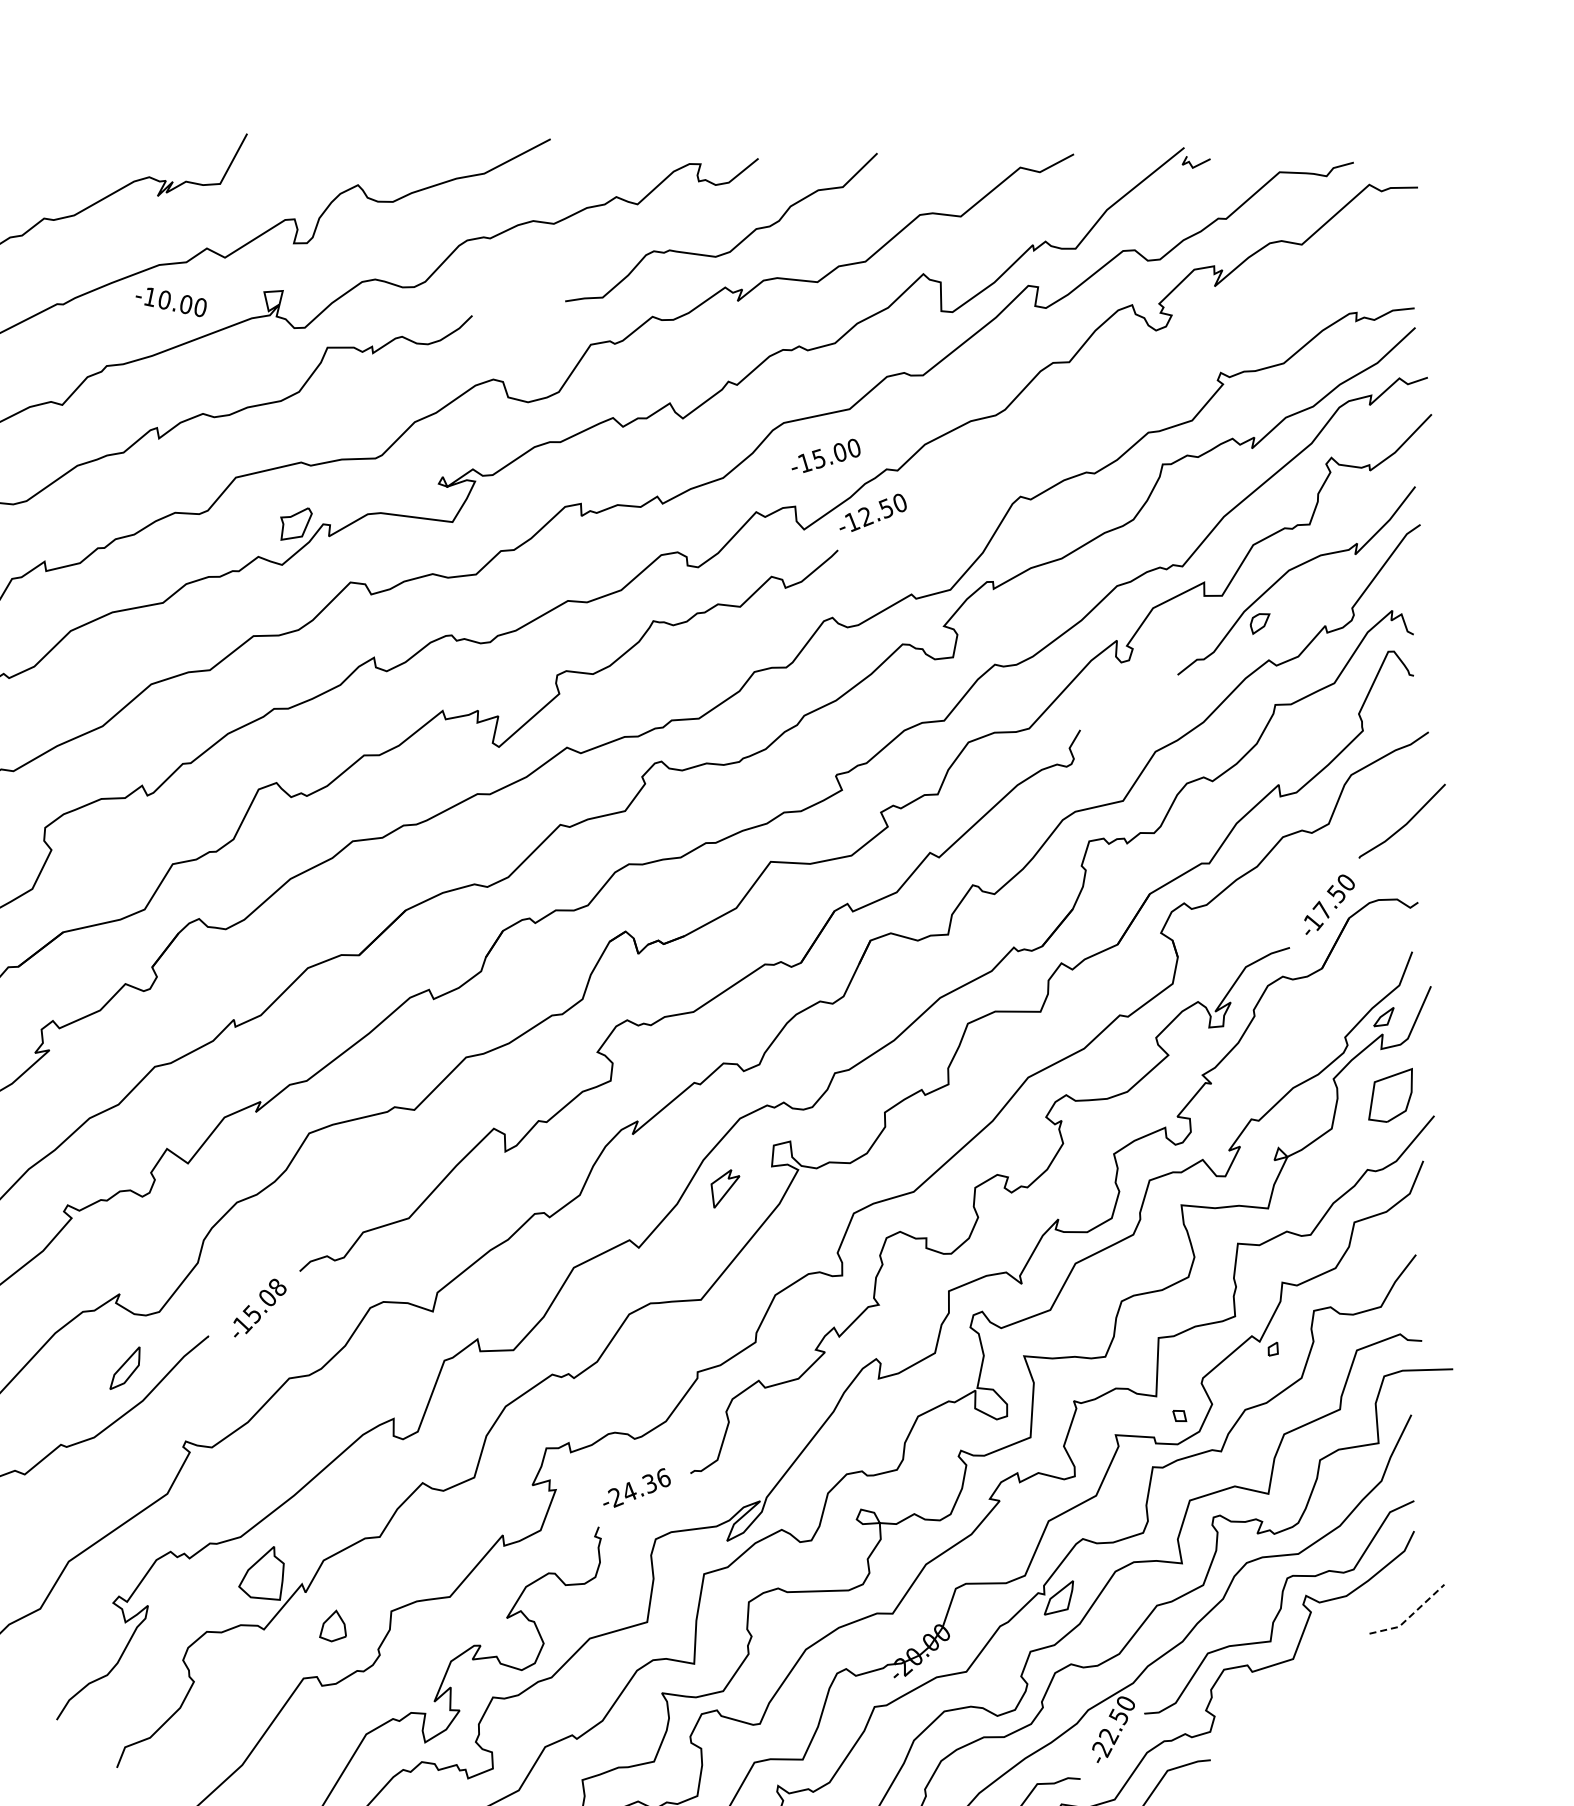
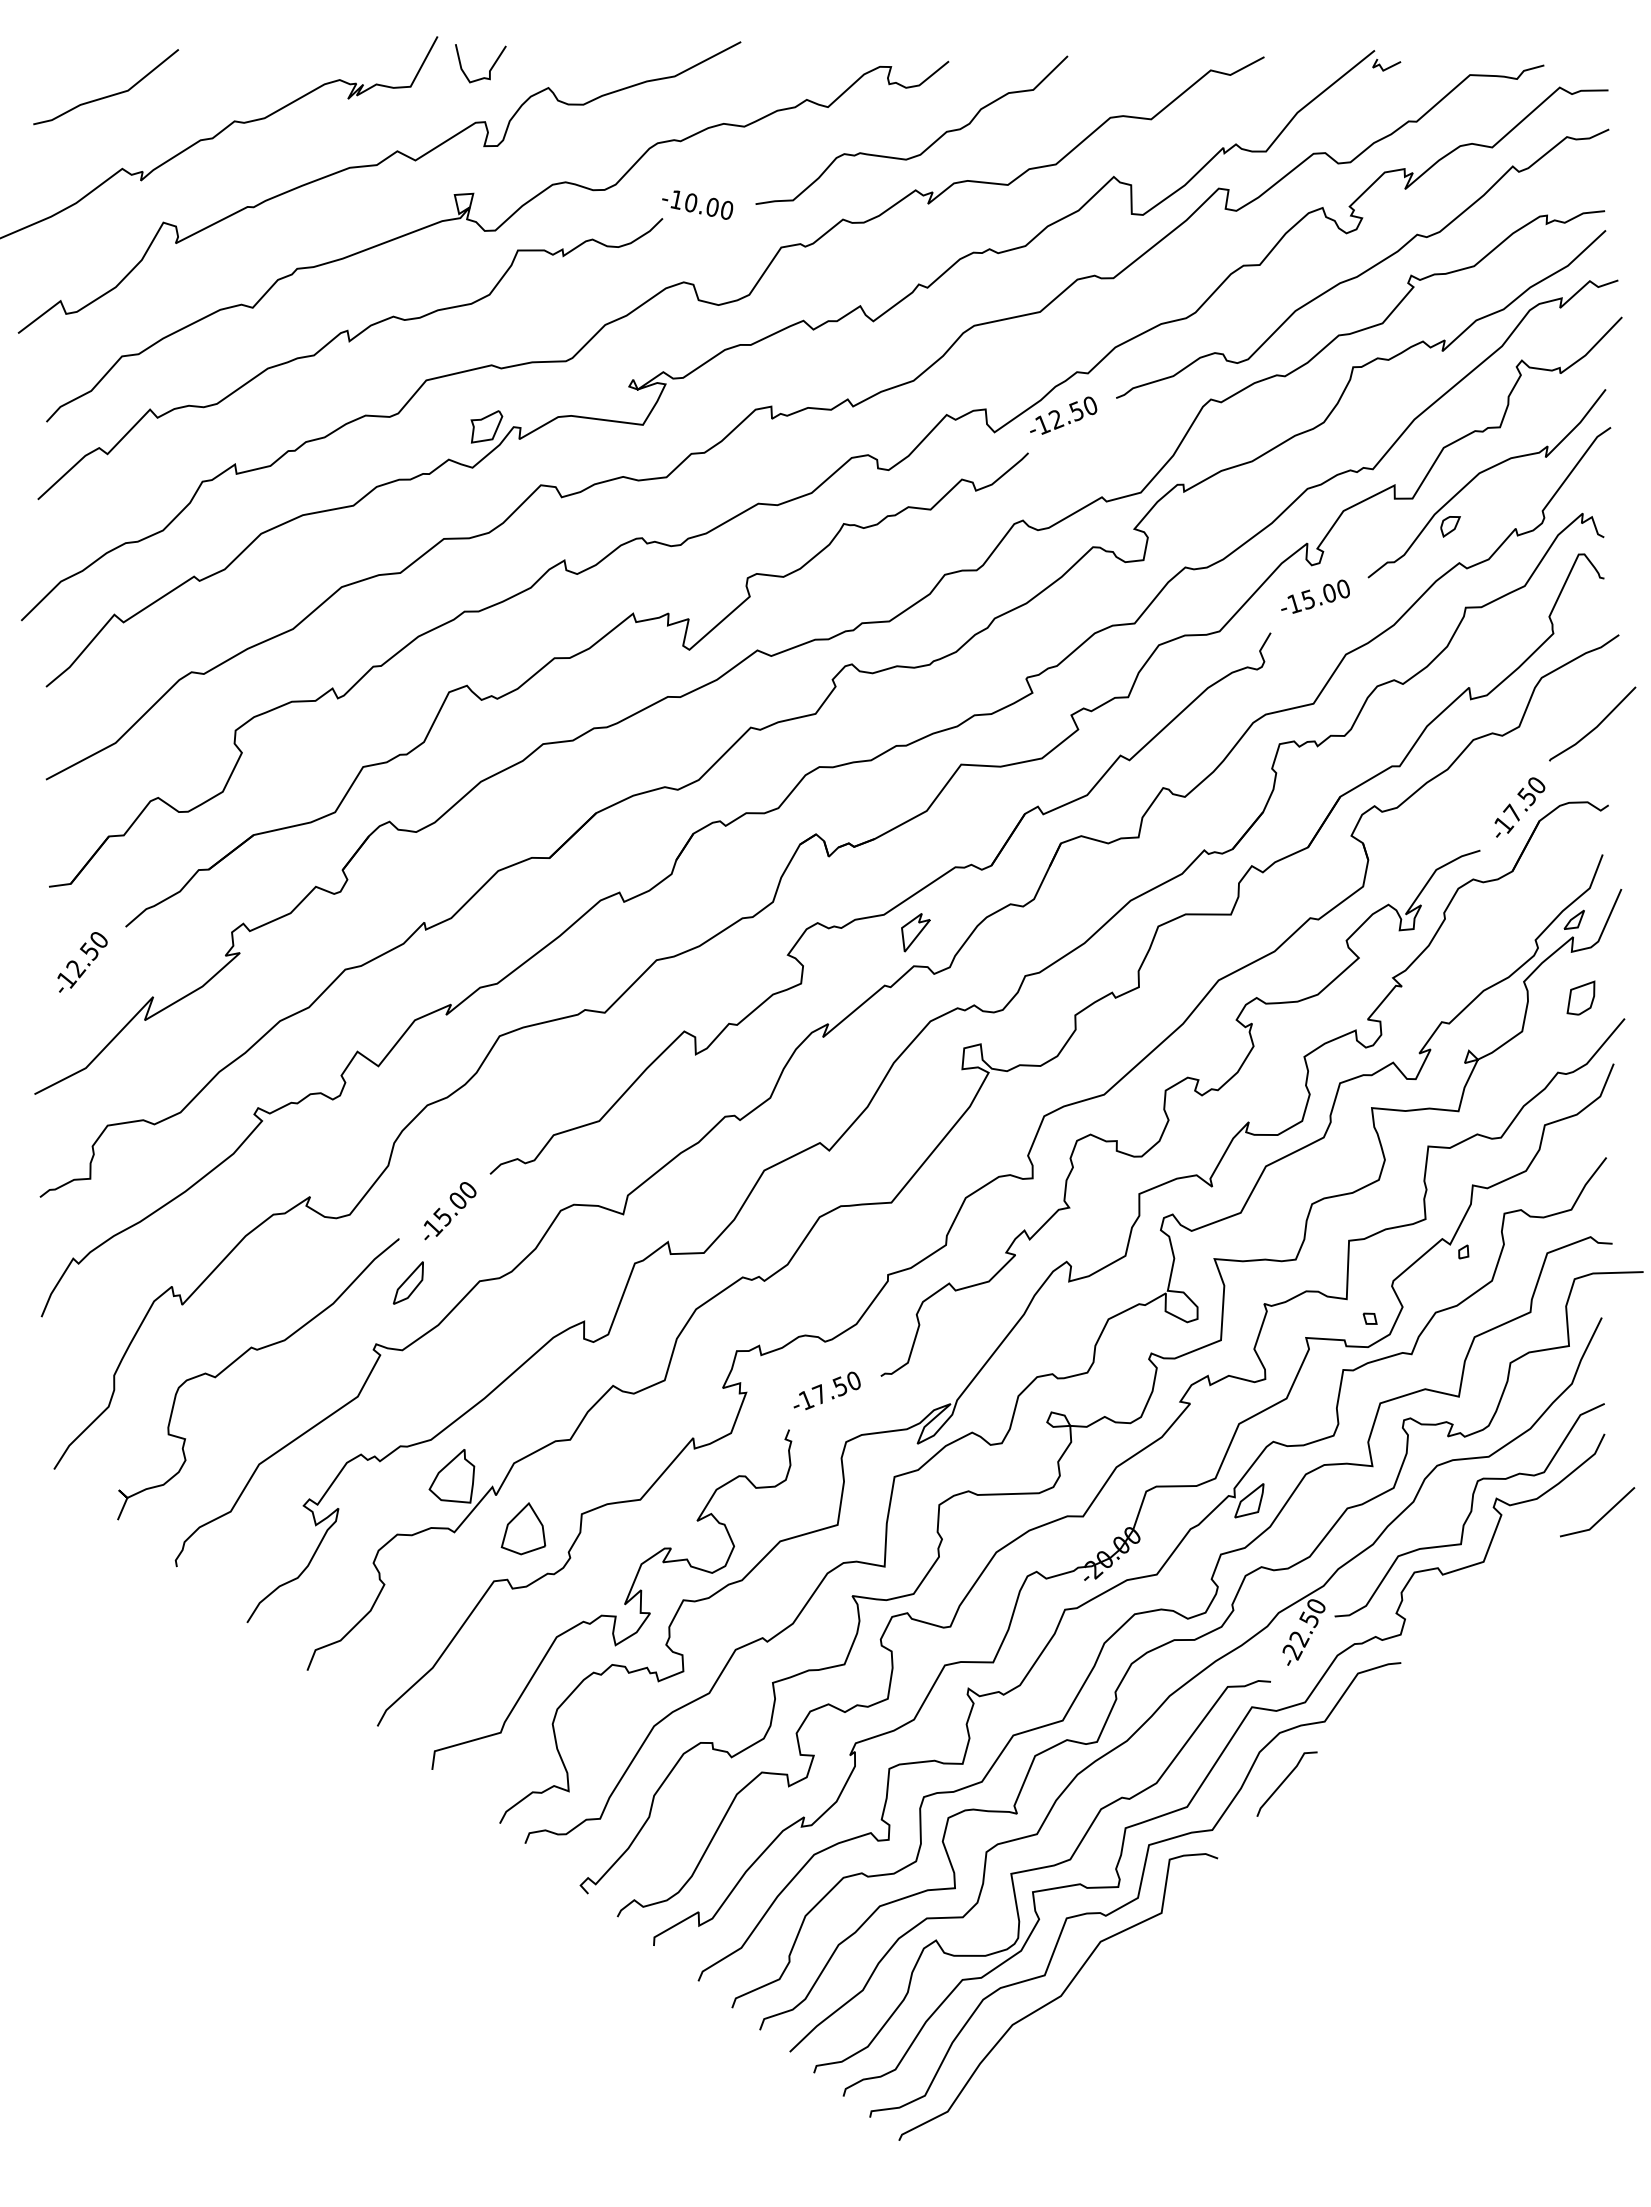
curve: (299, 166) -> (489, 69), added
text: (171, 301) -> (697, 204), moved
curve: (1176, 366) -> (1366, 269), added
text: (826, 455) -> (1315, 596), moved
part: (1390, 1094) -> (1580, 997), size x0.62
part: (725, 1188) -> (915, 932), moved
text: (277, 1286) -> (467, 1189), -15.08 -> -15.00
part: (124, 1367) -> (407, 1282), moved
text: (639, 1487) -> (829, 1390), -24.36 -> -17.50
line: (1410, 1616) -> (1600, 1519), dashed -> solid
part: (333, 1625) -> (523, 1528), size x1.67

